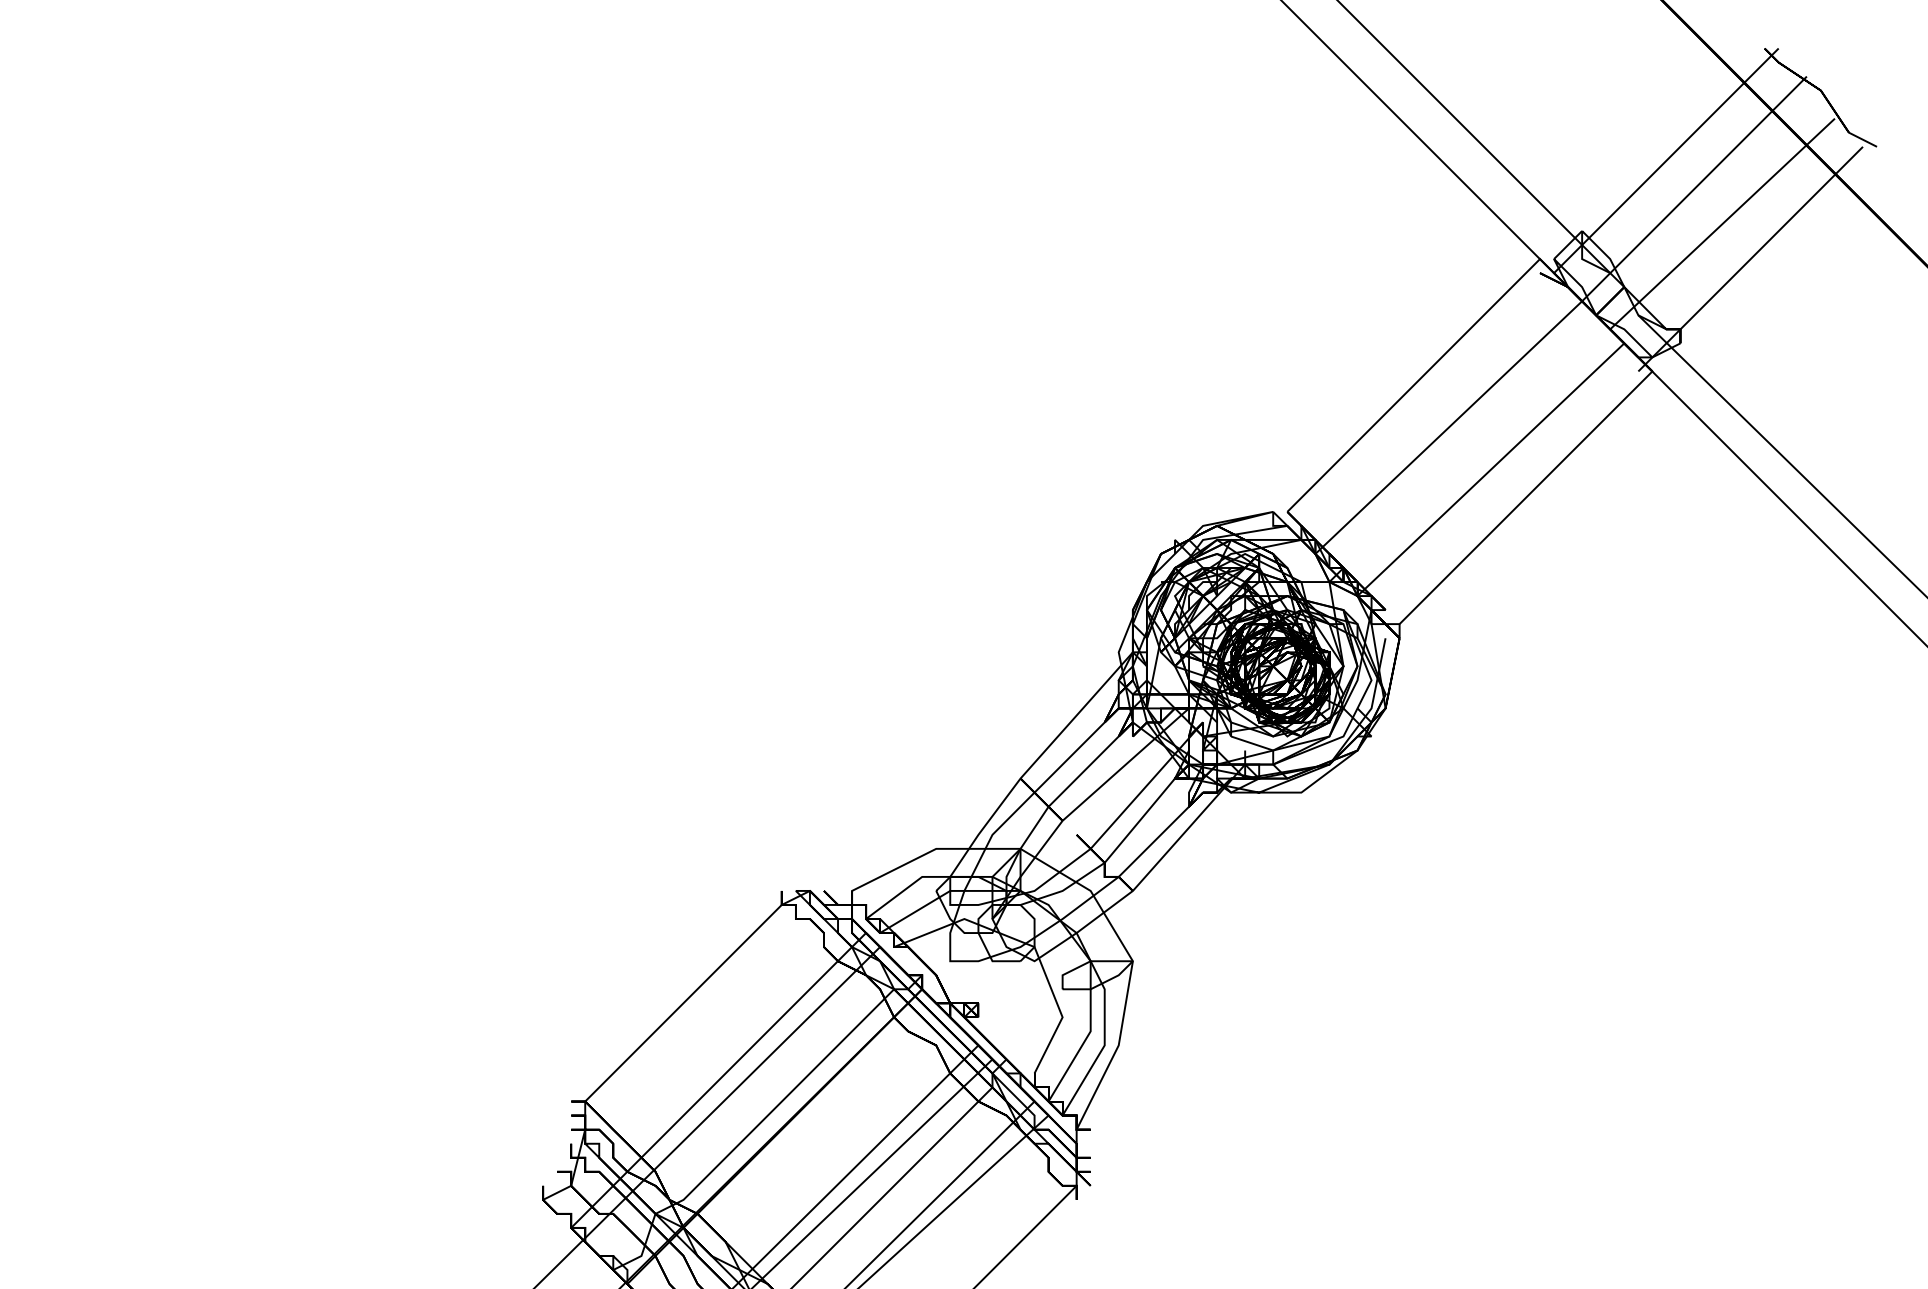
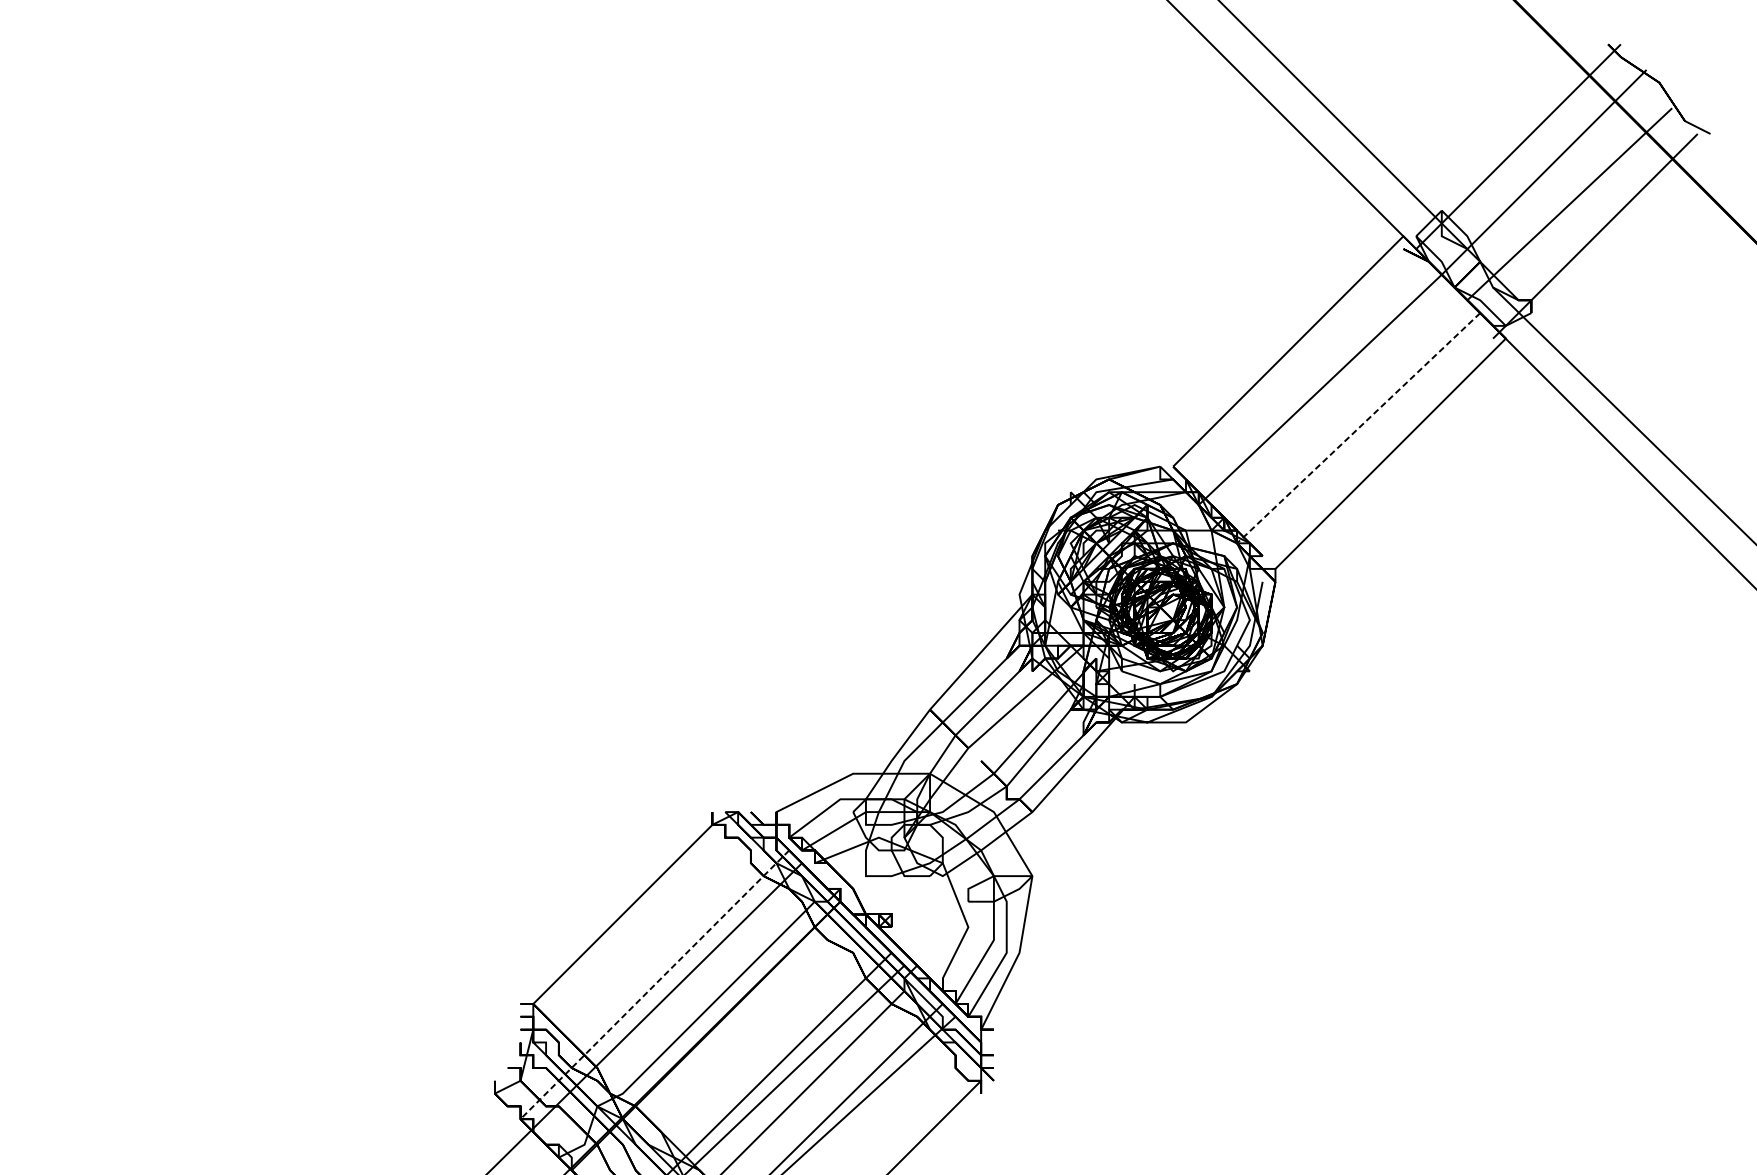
line: (1490, 469) -> (1358, 428), solid -> dashed
line: (718, 1080) -> (654, 984), solid -> dashed

